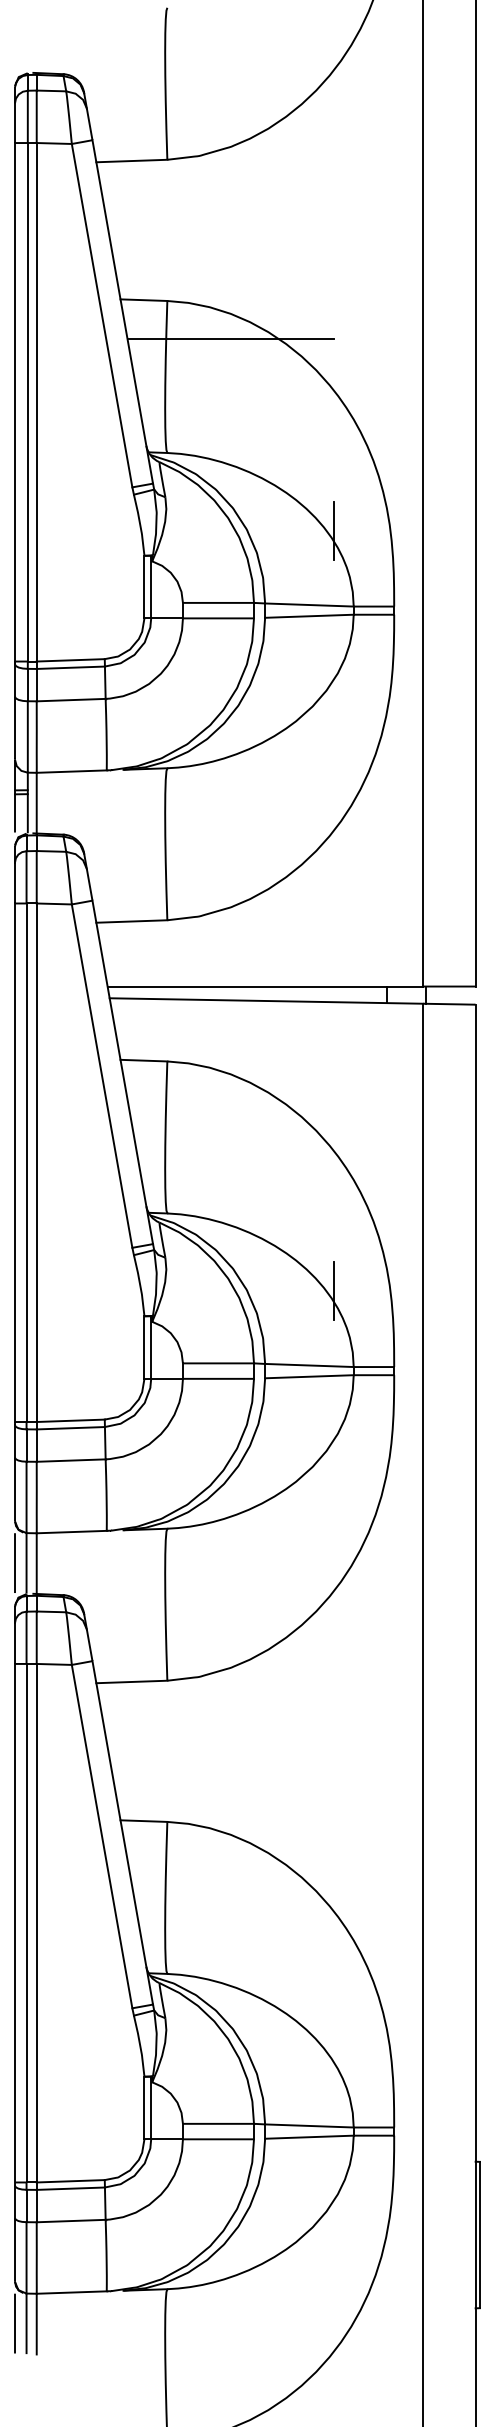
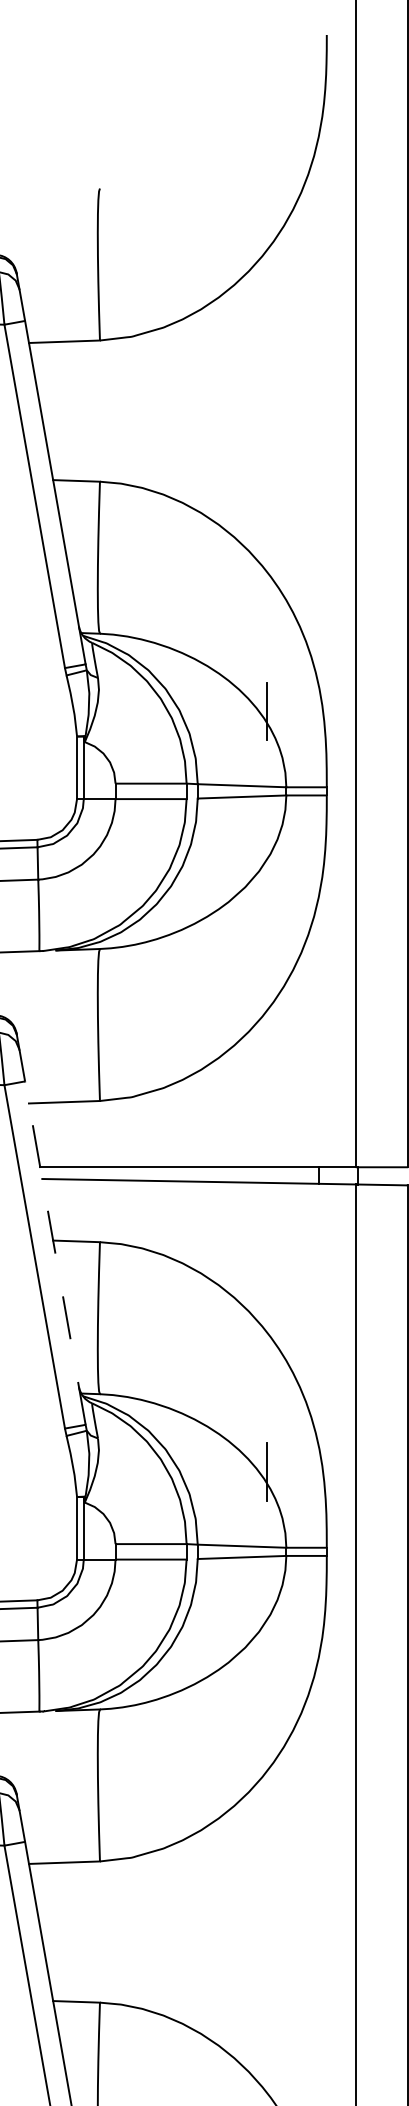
line: (230, 339) -> (163, 520), removed
line: (122, 1071) -> (55, 1252), solid -> dashed

